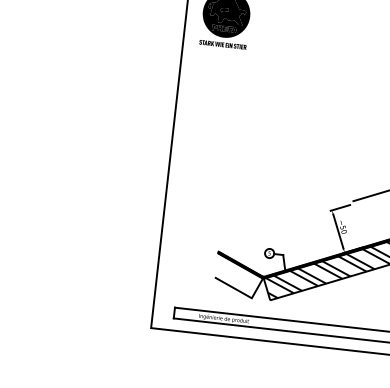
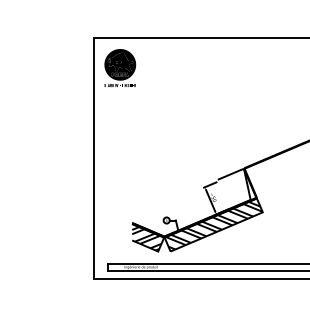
hatch: (236, 276) -> (146, 238), added

